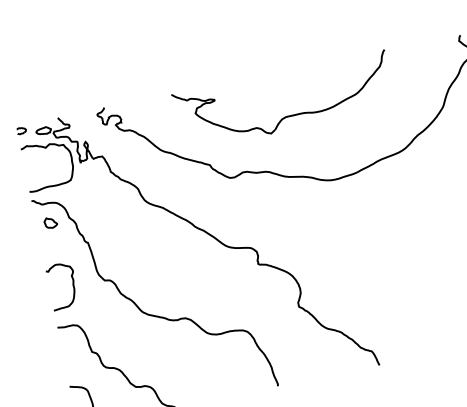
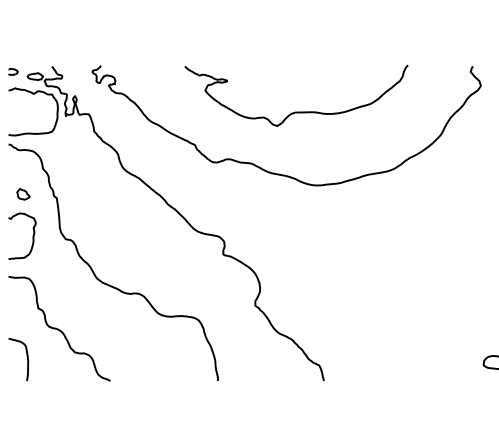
part: (286, 115) -> (296, 111), moved
part: (50, 223) -> (23, 194), moved

